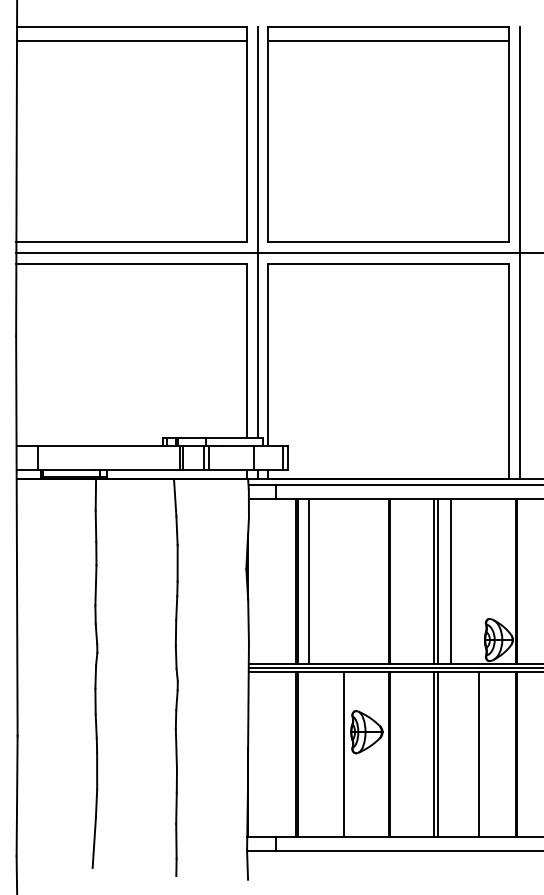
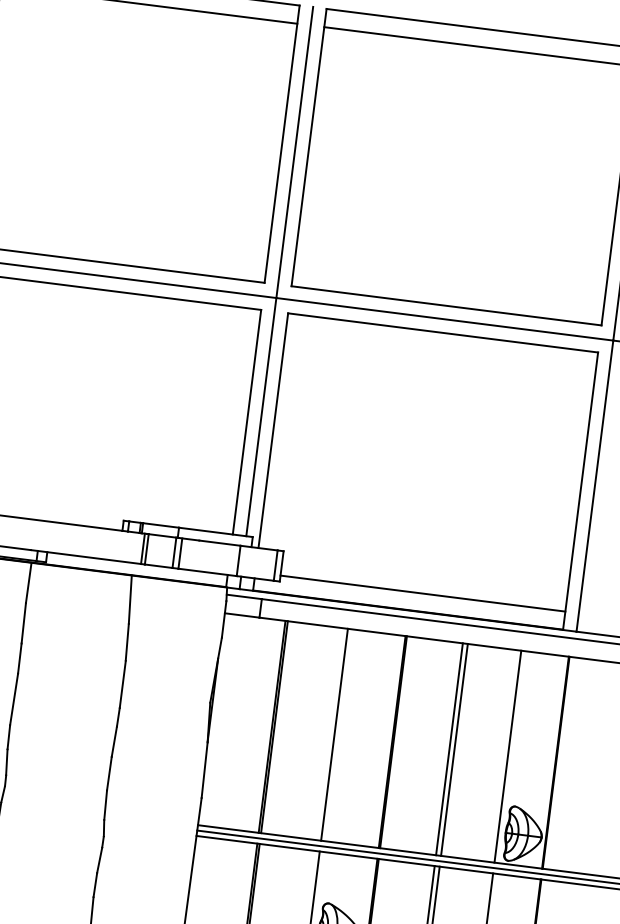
line: (398, 464) -> (423, 593), added
line: (309, 581) -> (334, 734), moved
line: (451, 581) -> (508, 756), moved

